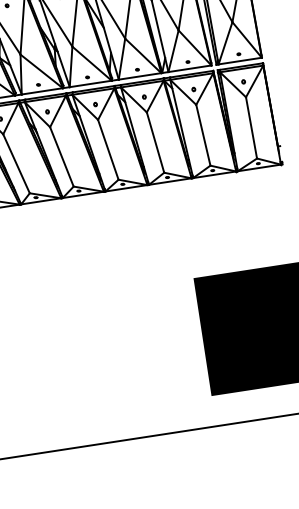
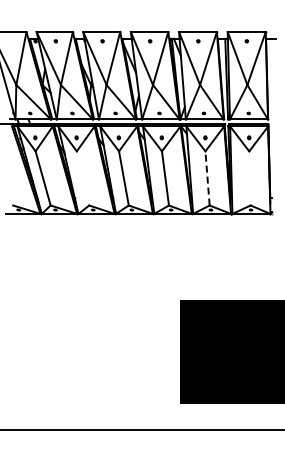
line: (251, 128) -> (249, 178), removed
line: (203, 134) -> (207, 177), solid -> dashed
line: (61, 157) -> (82, 178), removed

